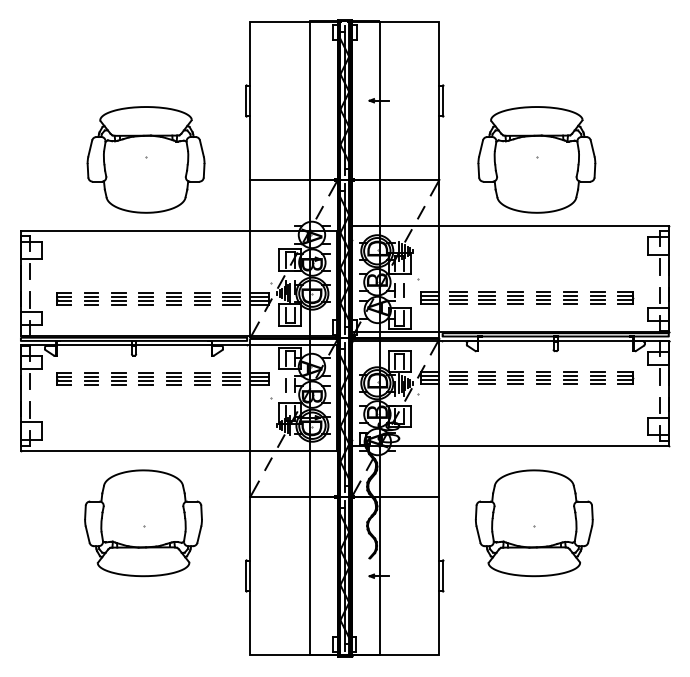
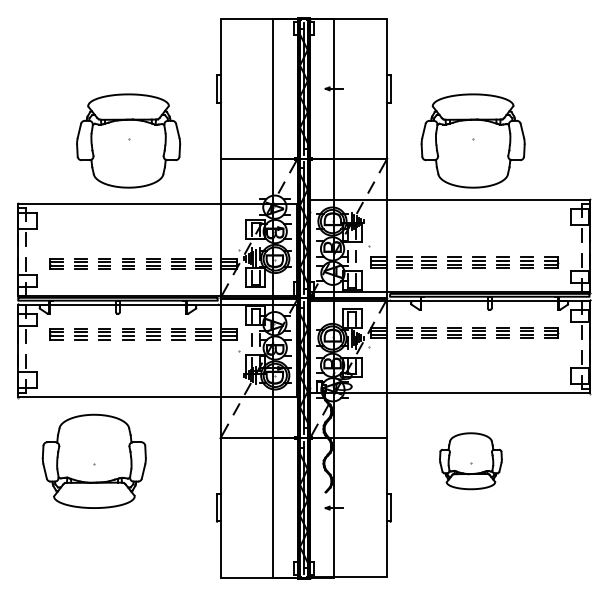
part: (142, 522) -> (93, 460), moved
part: (533, 522) -> (470, 460), size x0.6

